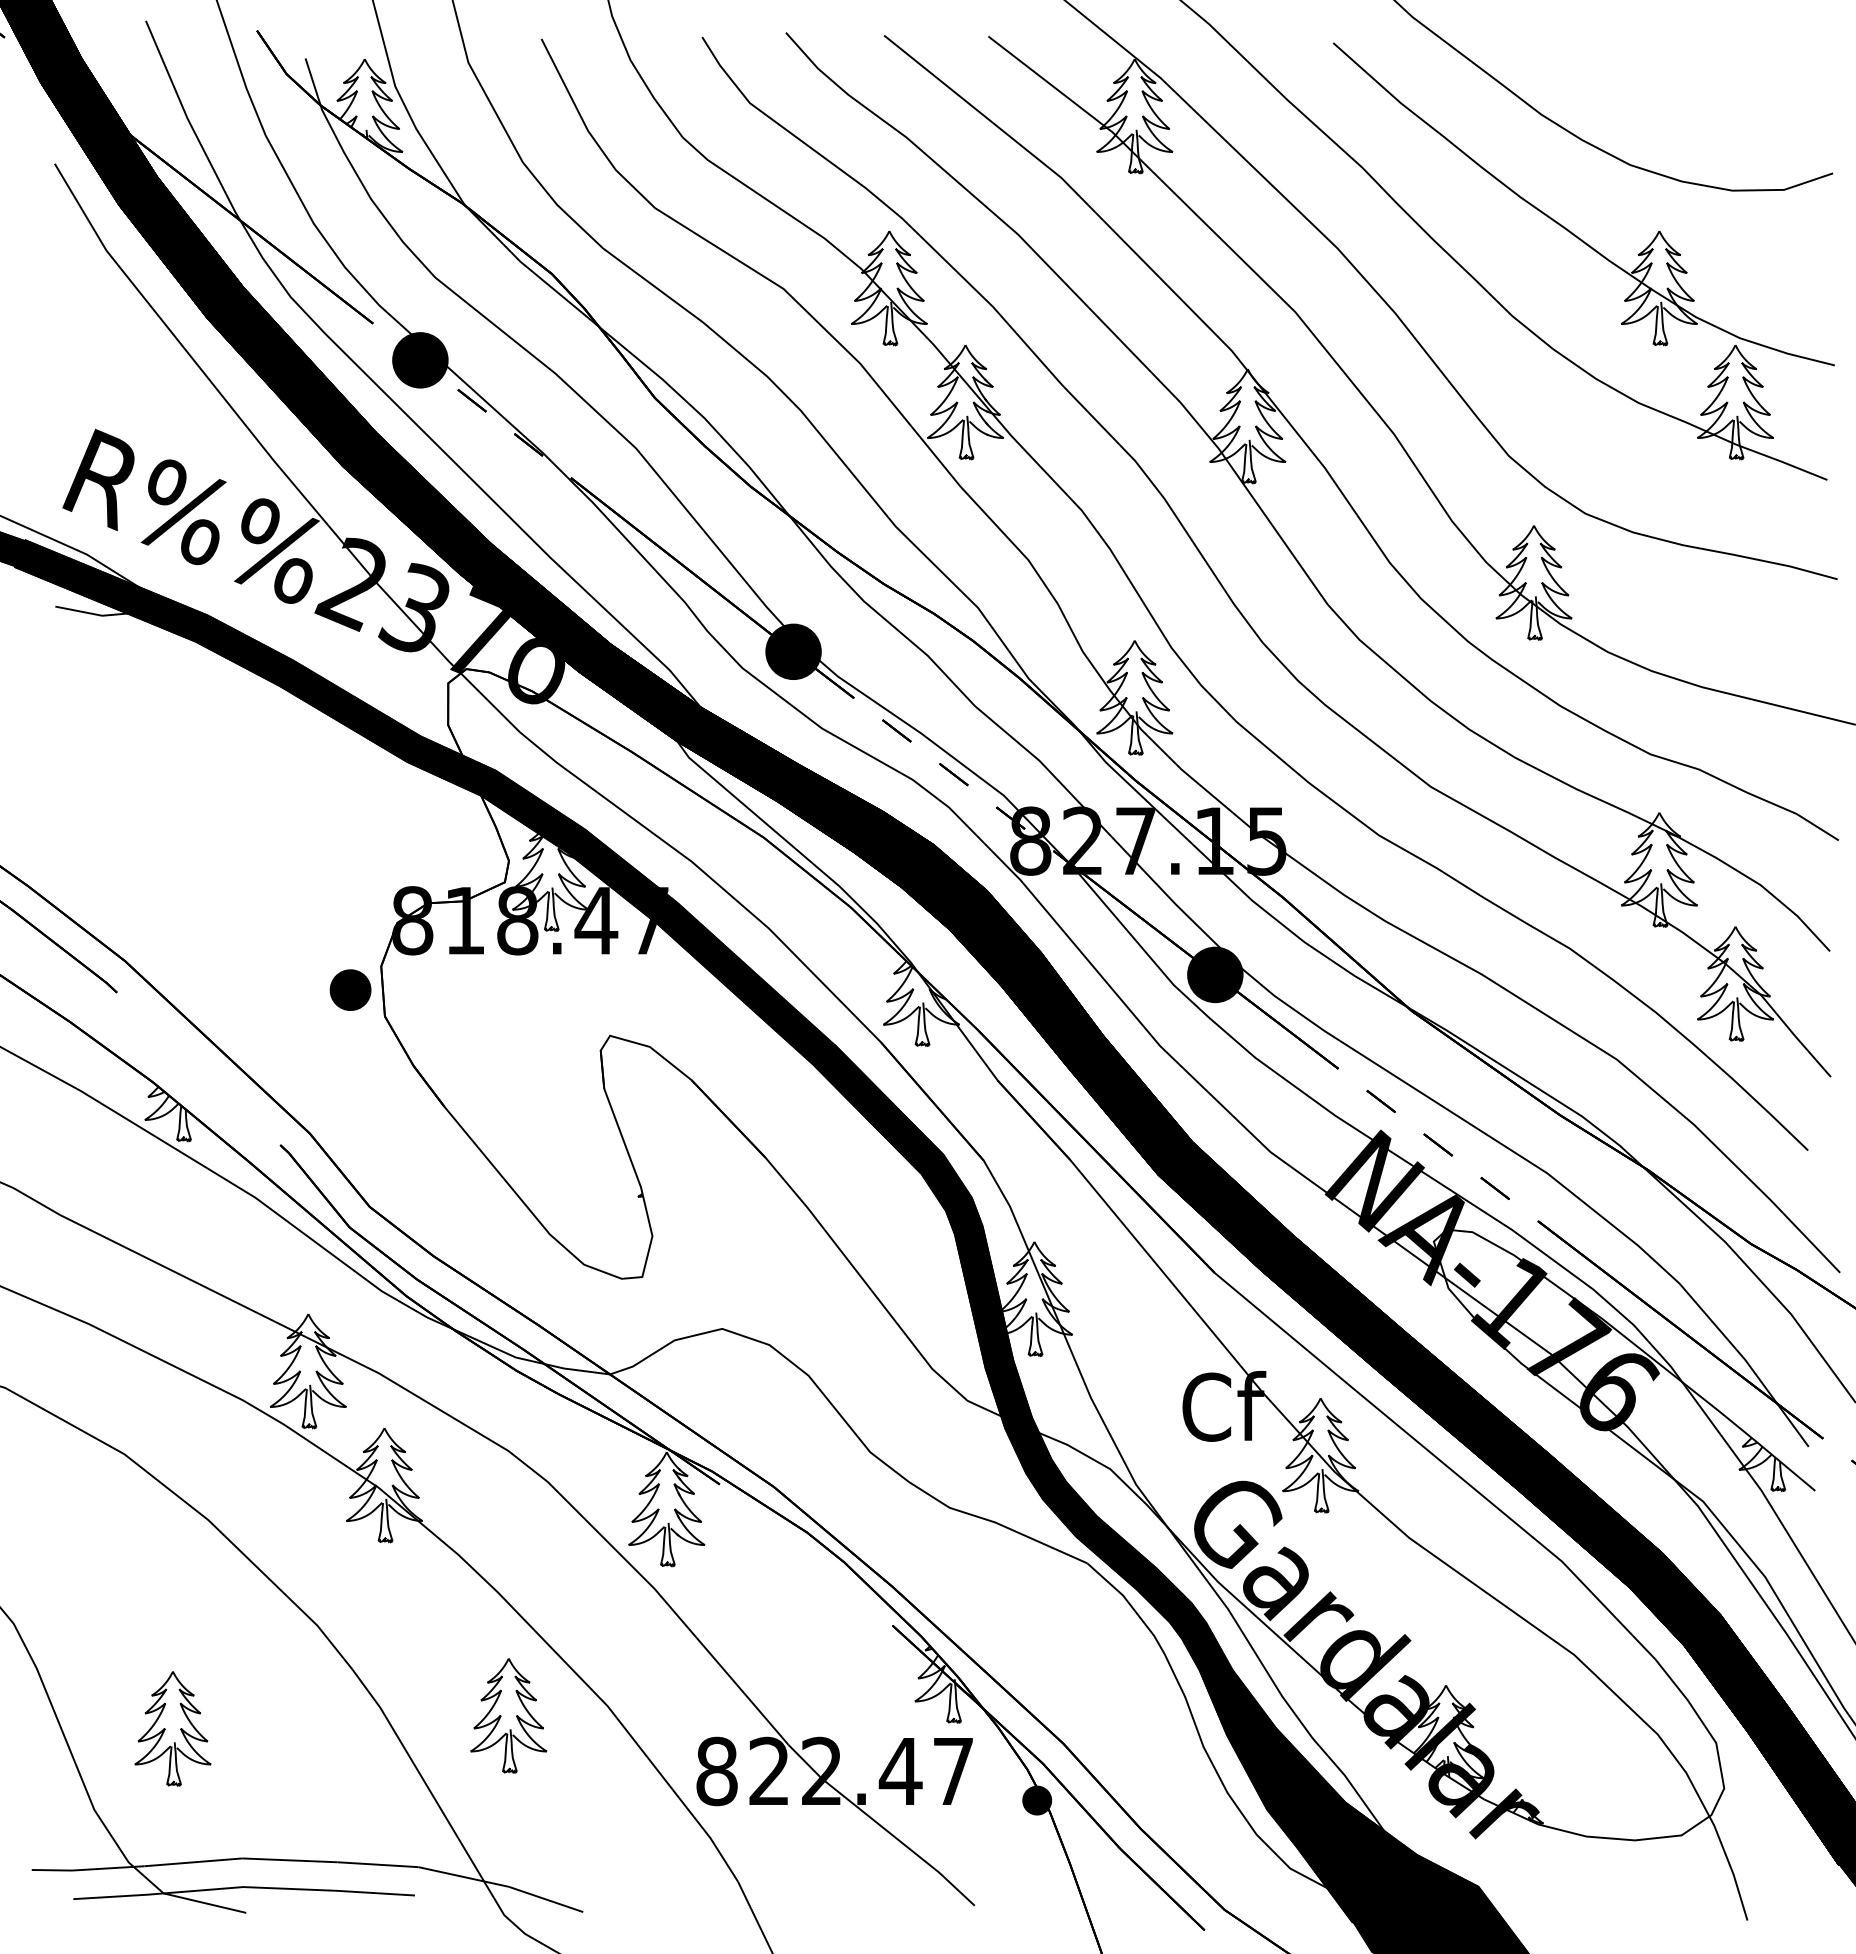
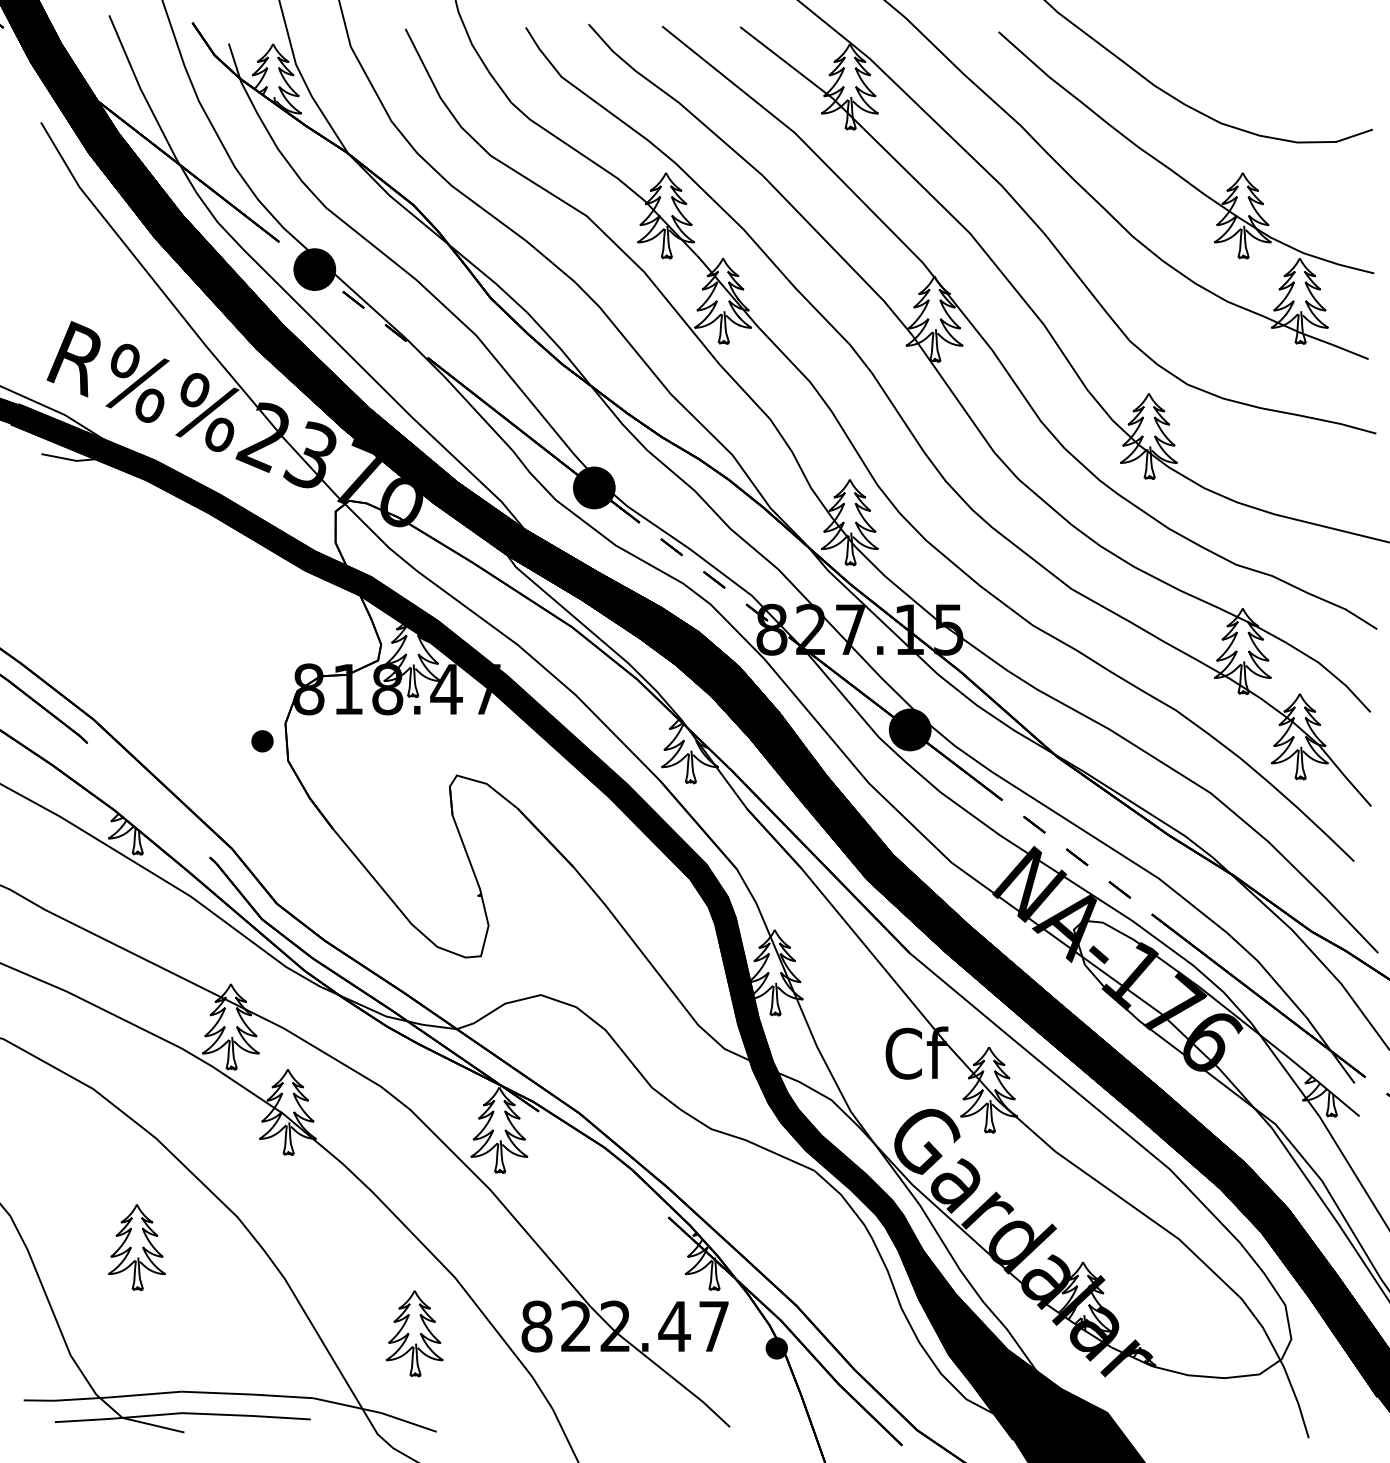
part: (350, 989) -> (262, 740), size x0.71
part: (508, 1715) -> (414, 1333), moved
part: (172, 1728) -> (136, 1247), moved

